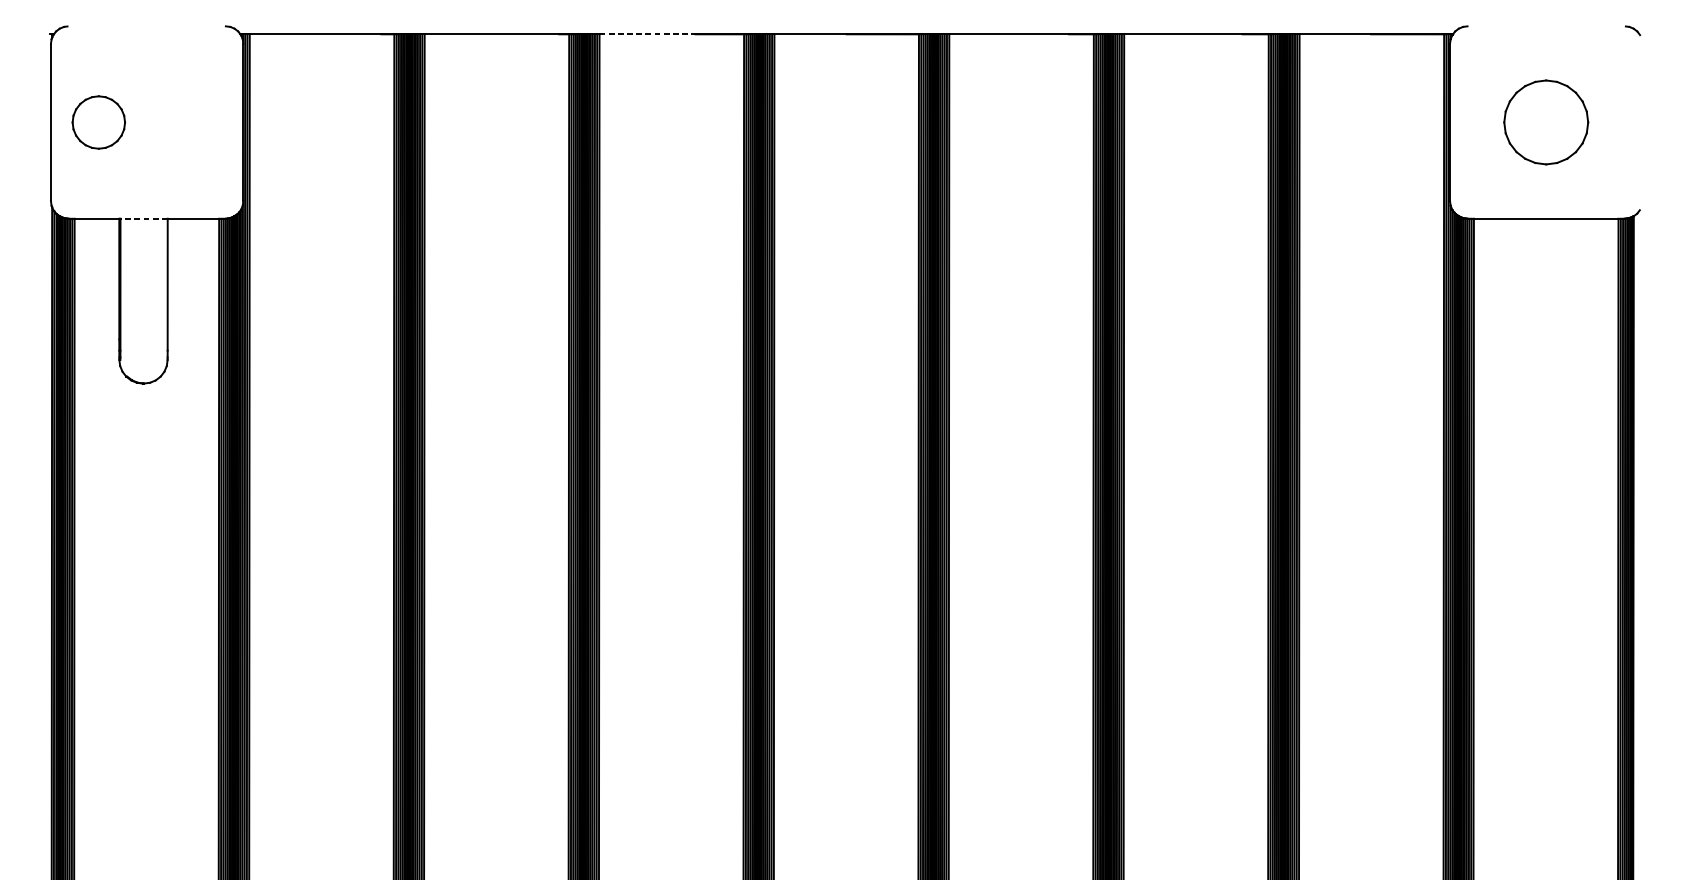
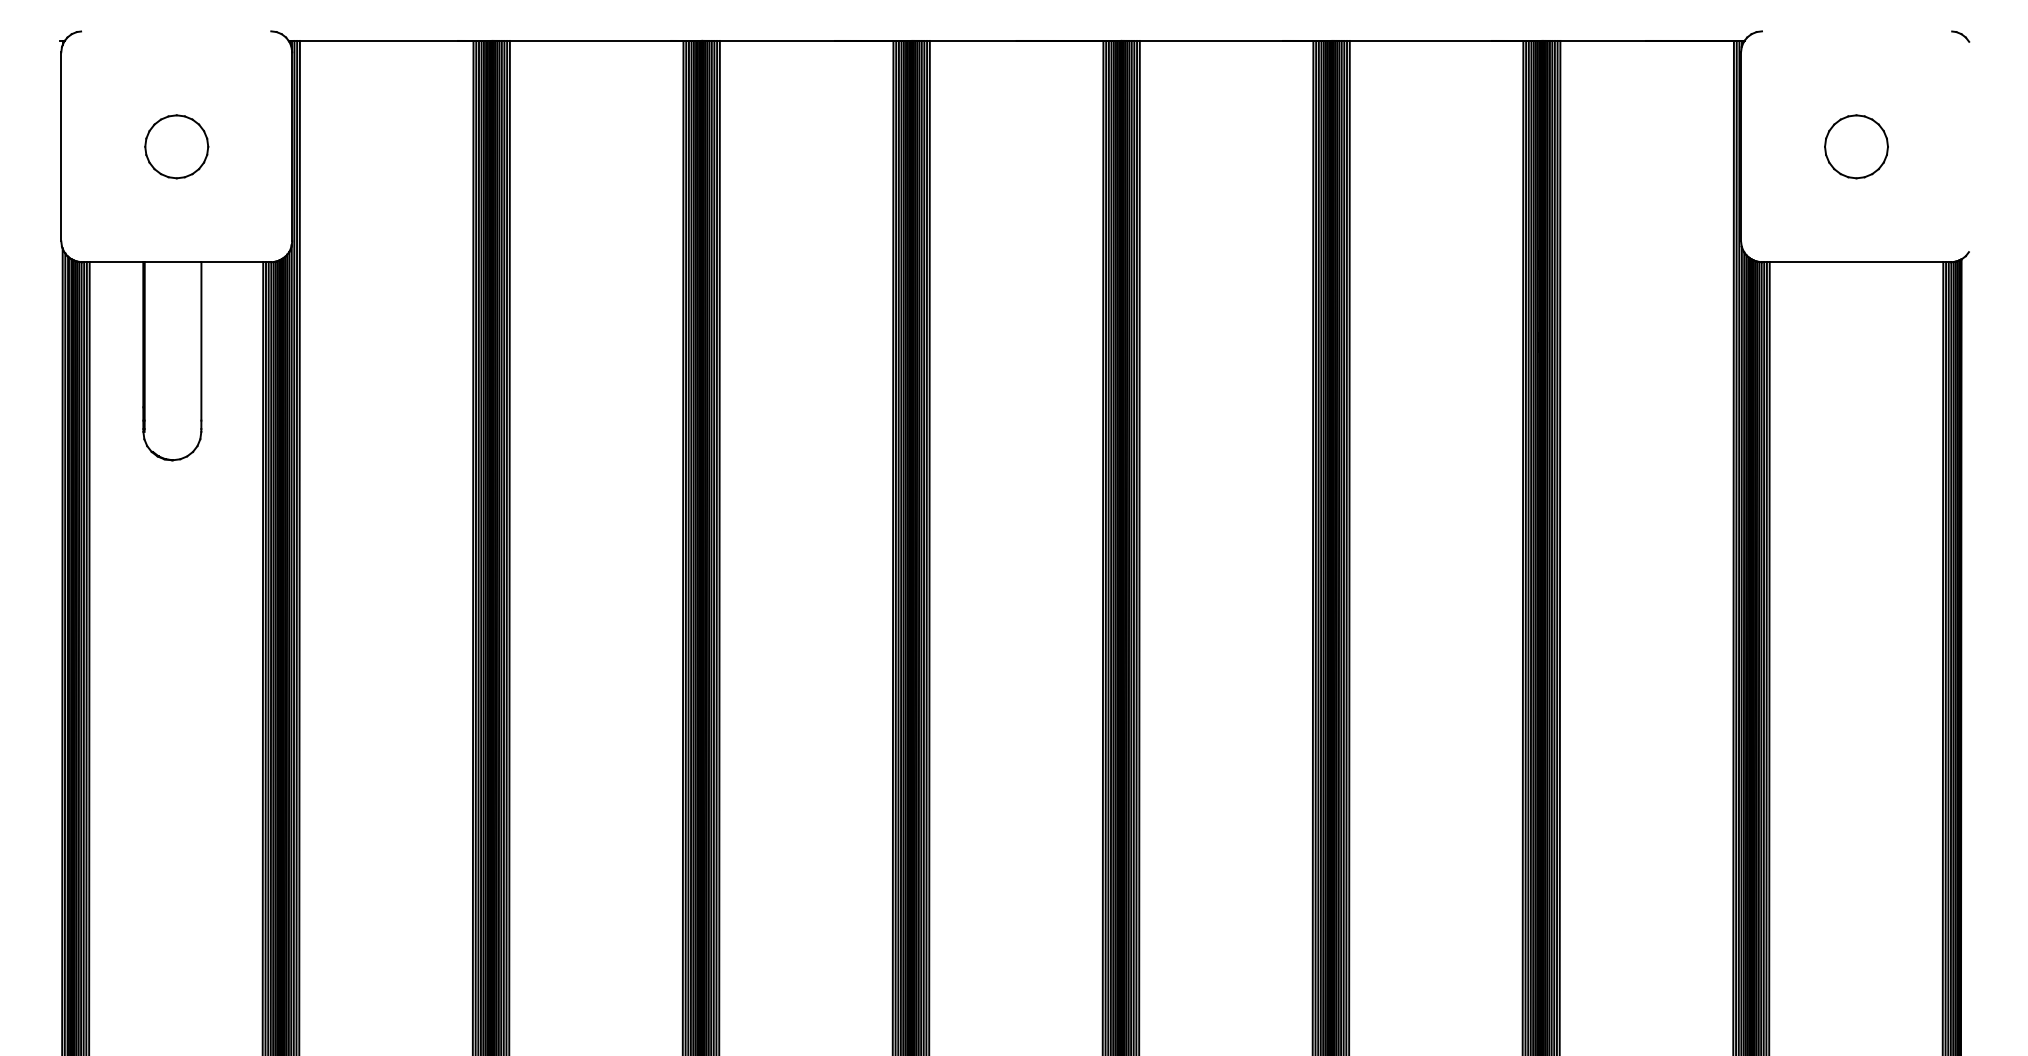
line: (647, 33) -> (777, 40), dashed -> solid
part: (98, 122) -> (176, 146), moved
part: (1546, 122) -> (1856, 146), size x0.62
line: (143, 218) -> (172, 262), dashed -> solid

